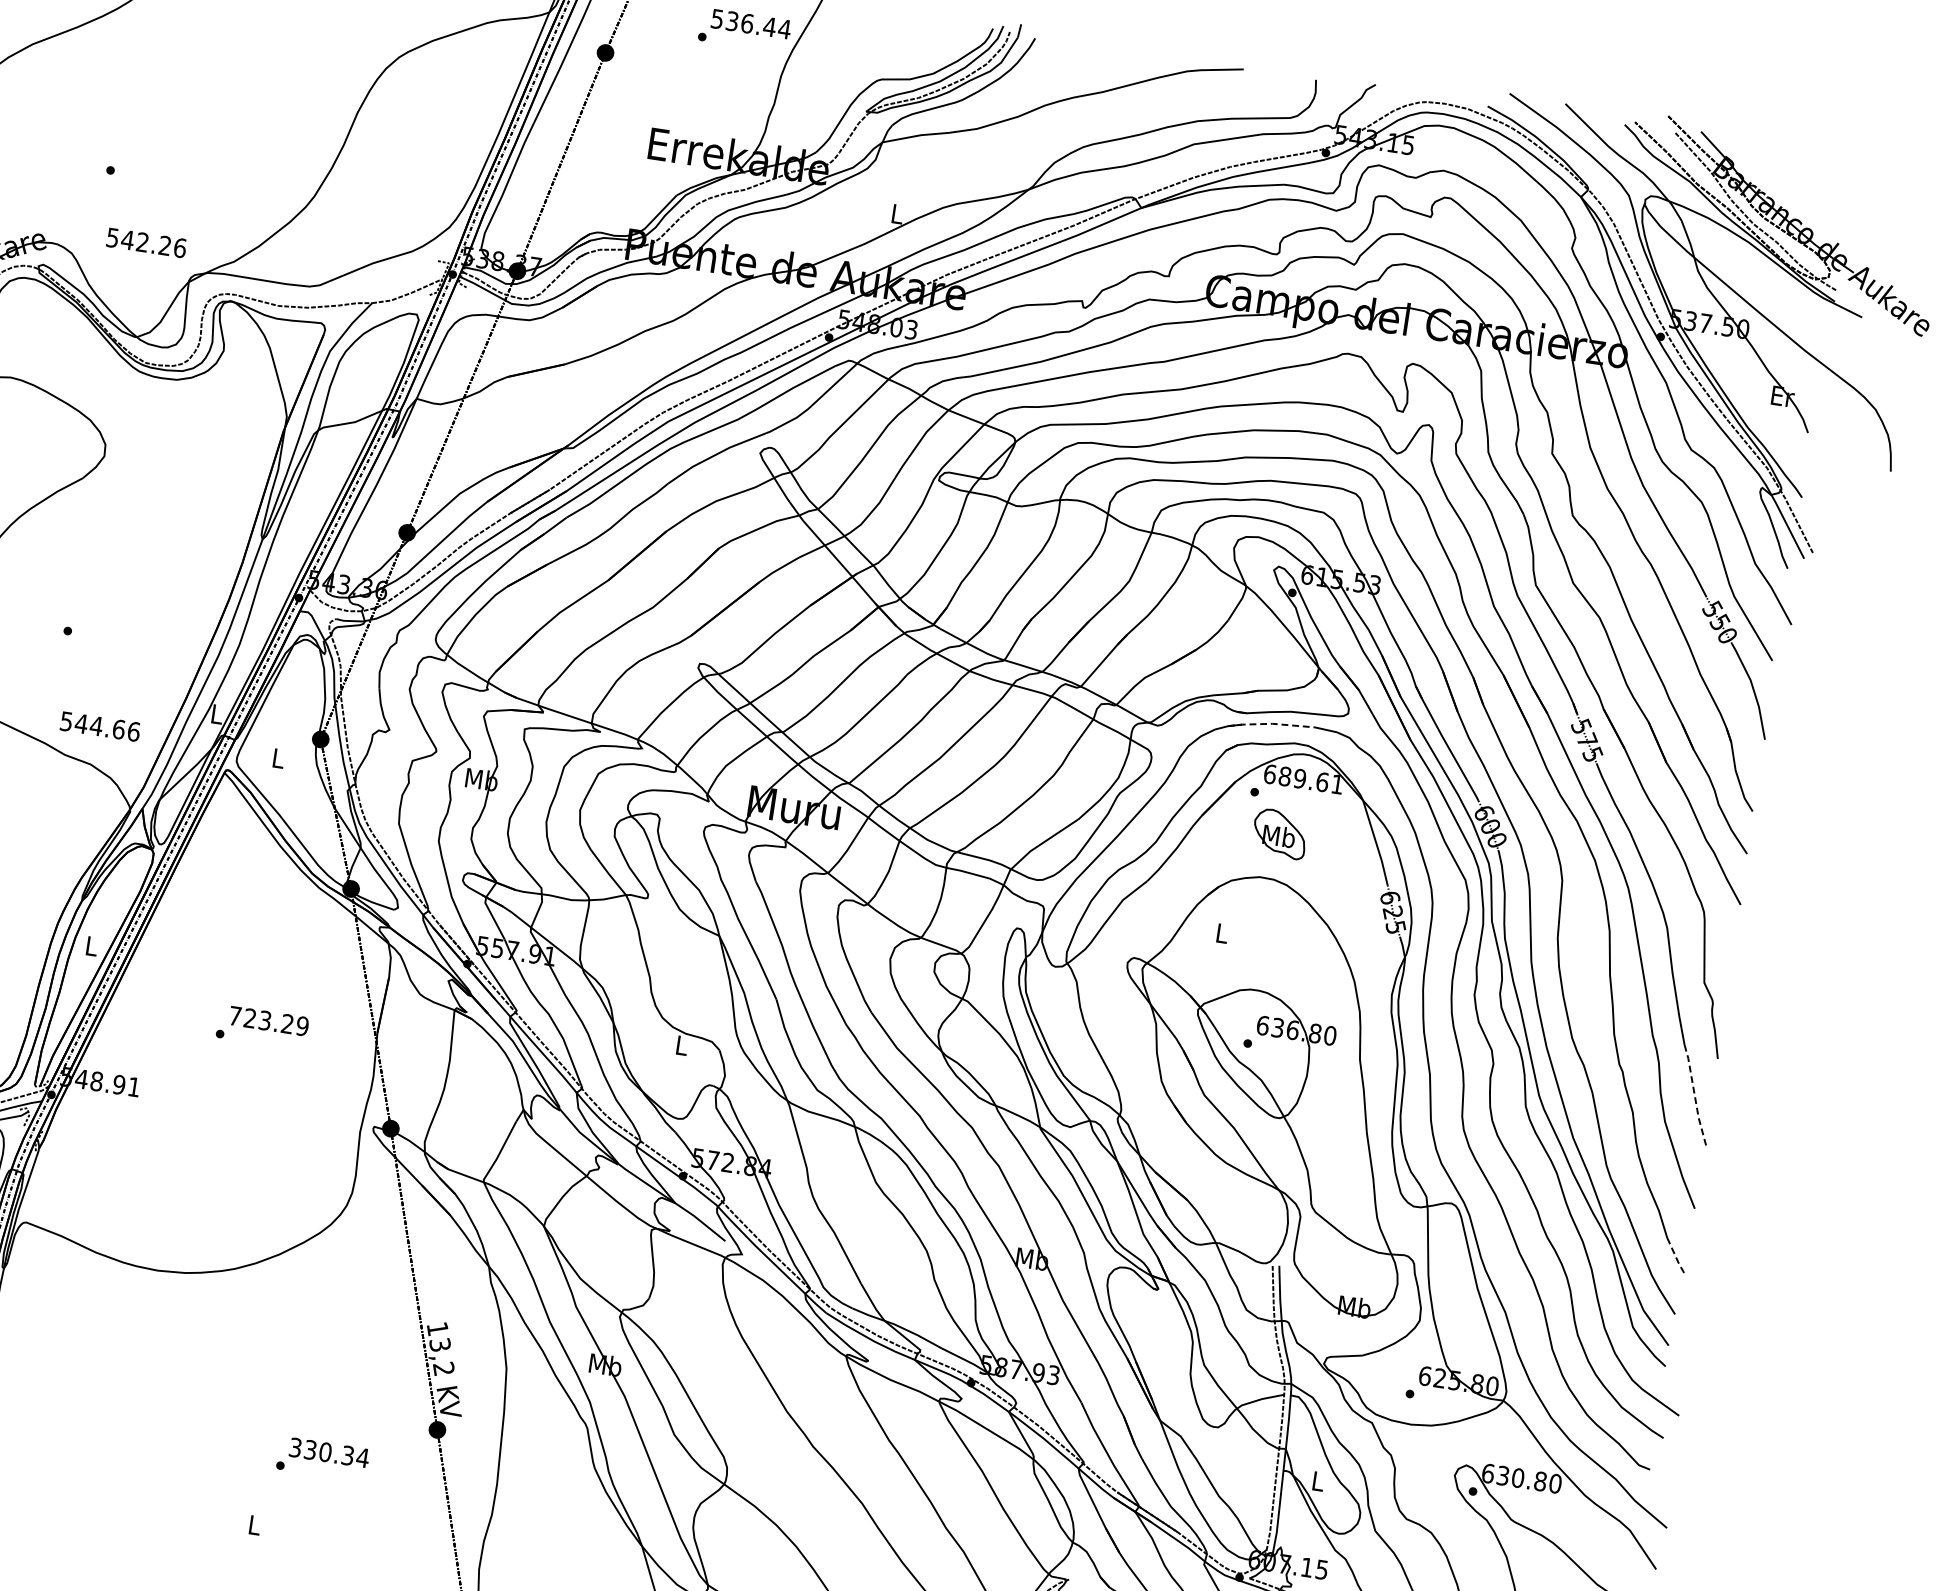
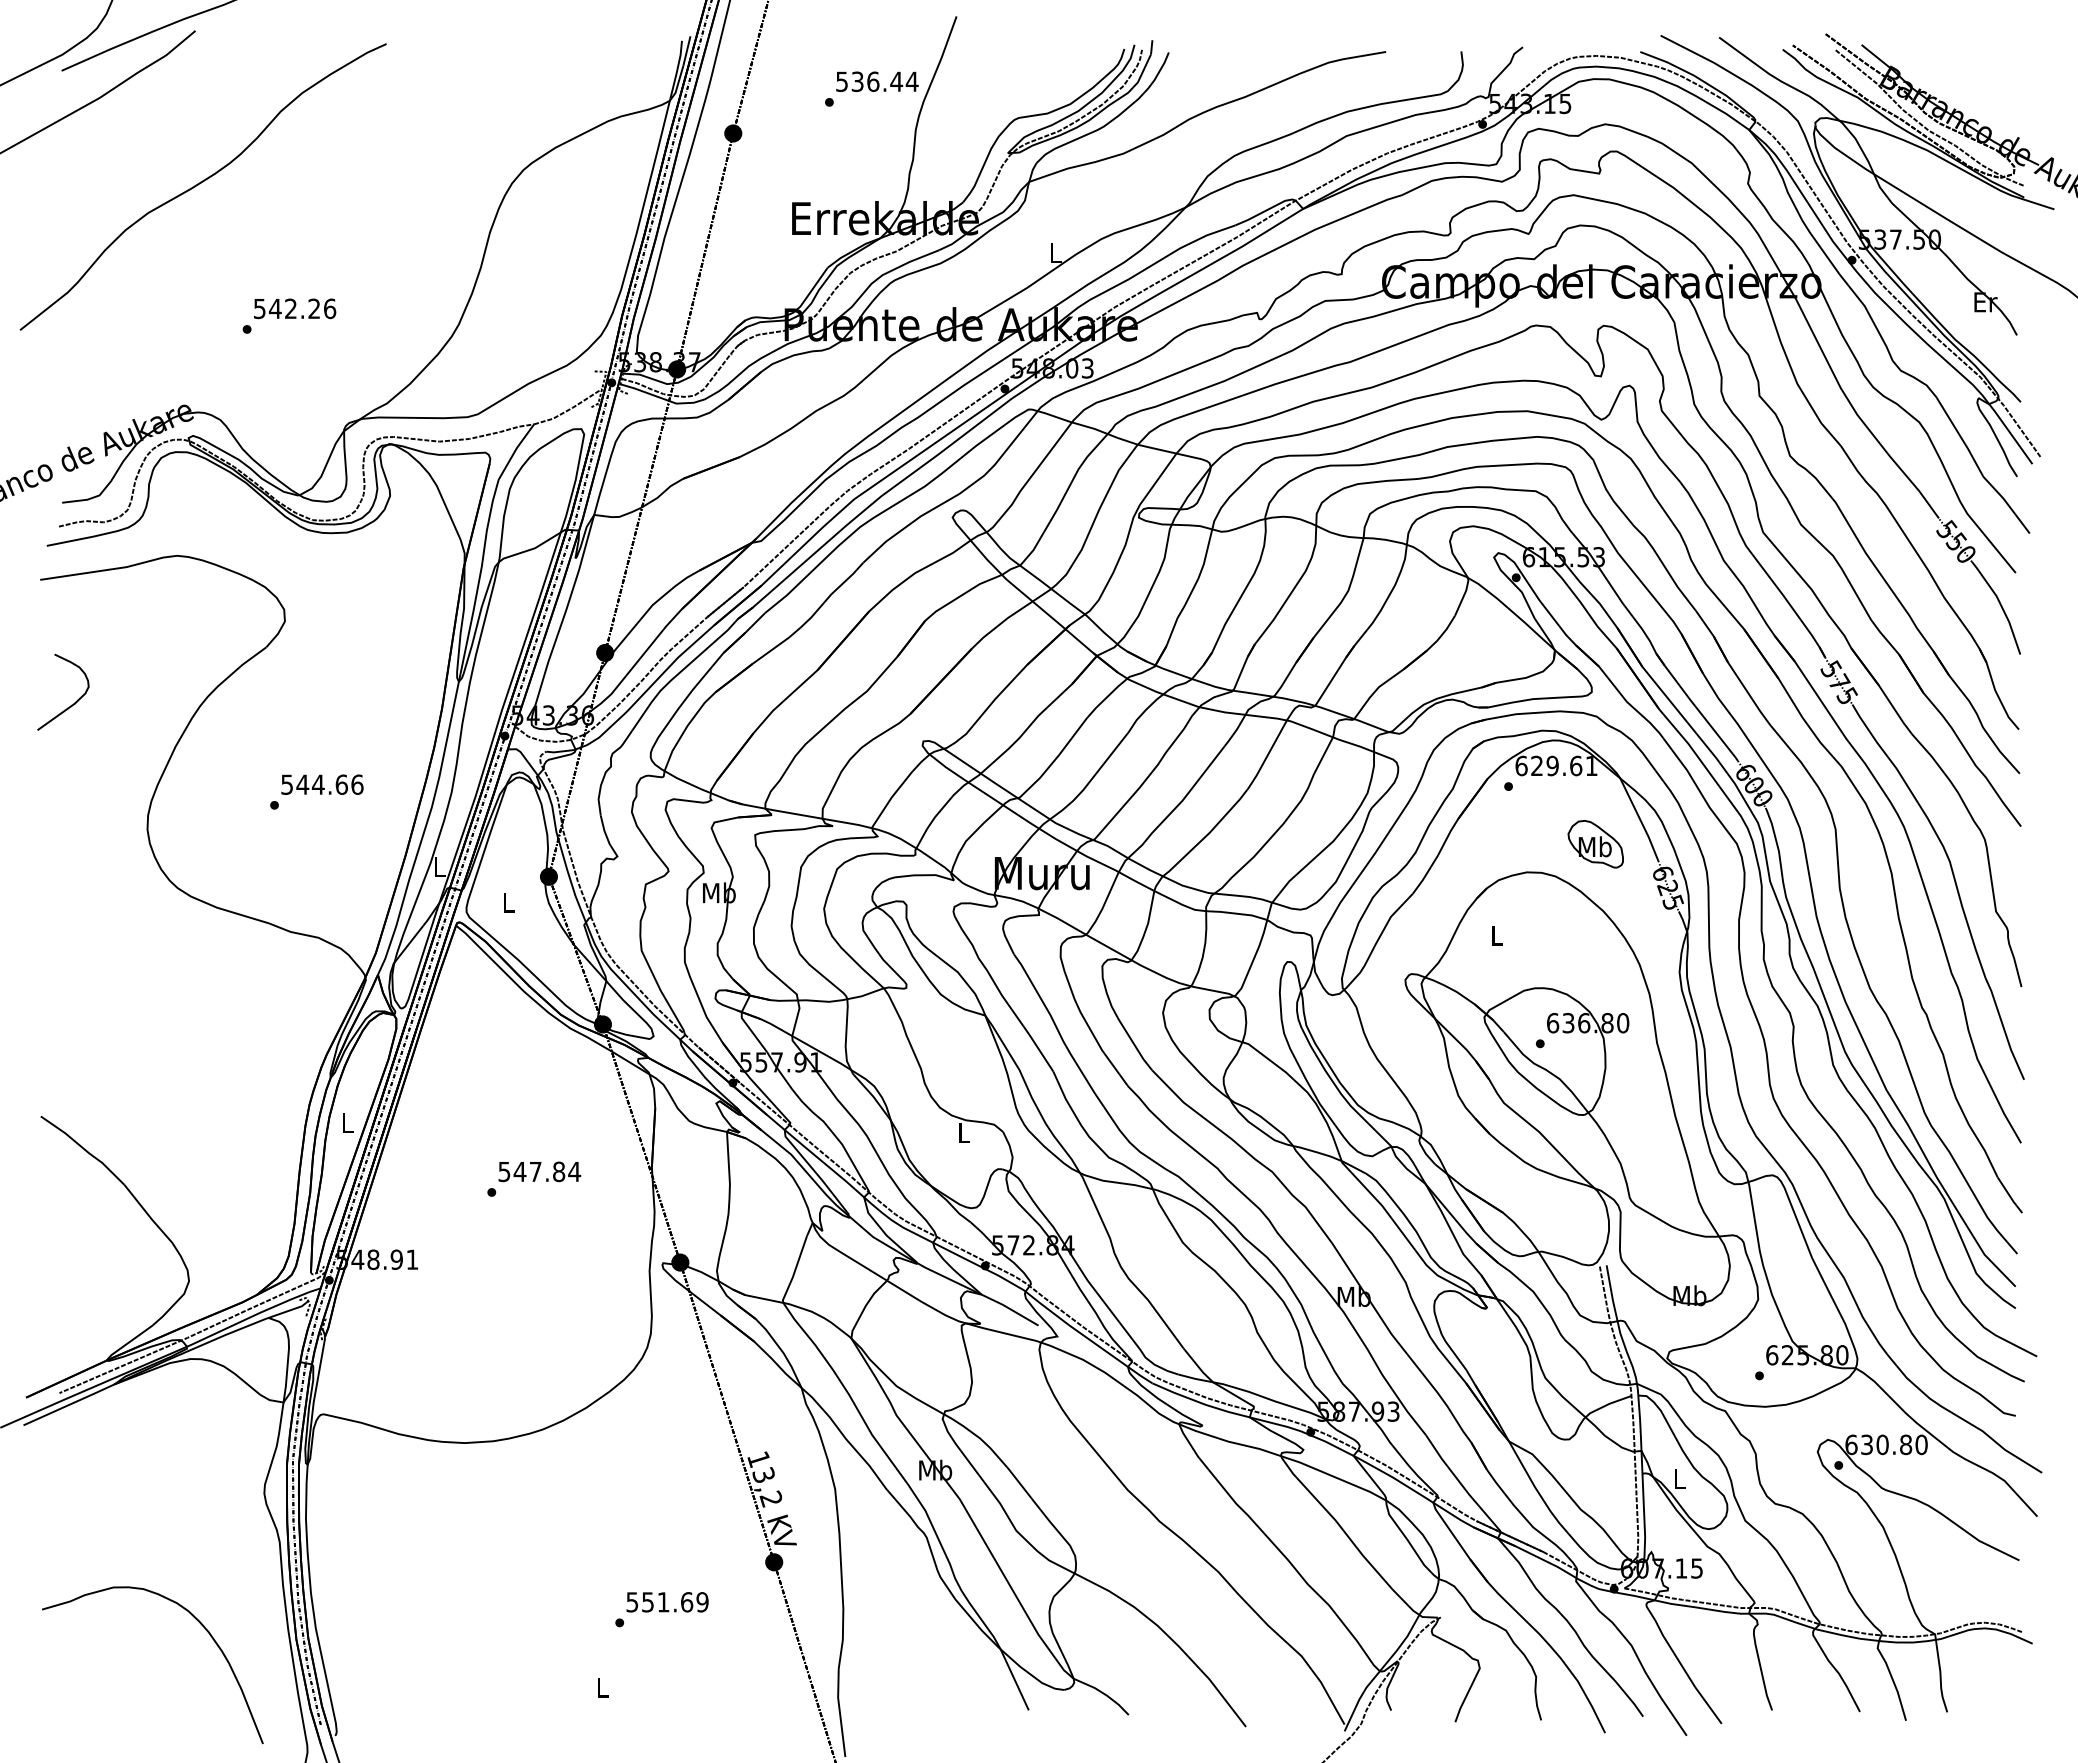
text: (147, 242) -> (295, 308), moved
line: (1271, 723) -> (1515, 714), dashed -> solid
text: (100, 726) -> (322, 784), moved
text: (1285, 776) -> (1537, 765), 689.61 -> 629.61
part: (1279, 834) -> (1595, 844), moved
text: (268, 1020) -> (539, 1171), 723.29 -> 547.84
line: (1695, 1097) -> (2004, 1029), dashed -> solid
line: (1675, 1258) -> (2009, 1196), dashed -> solid
text: (330, 1453) -> (668, 1602), 330.34 -> 551.69

